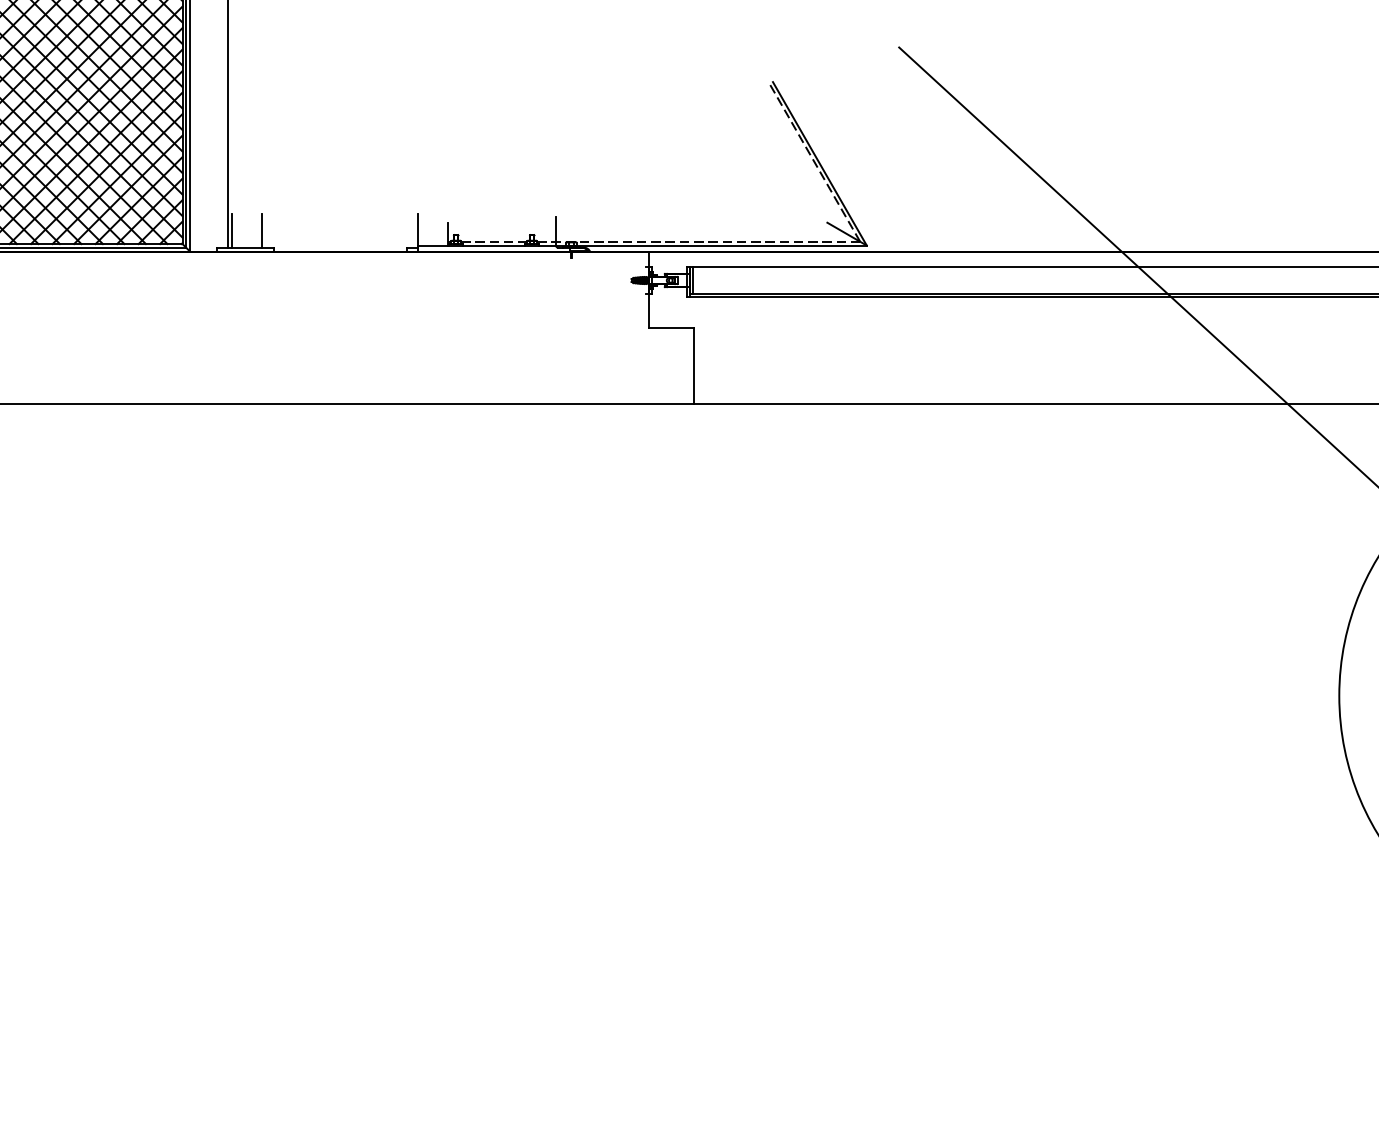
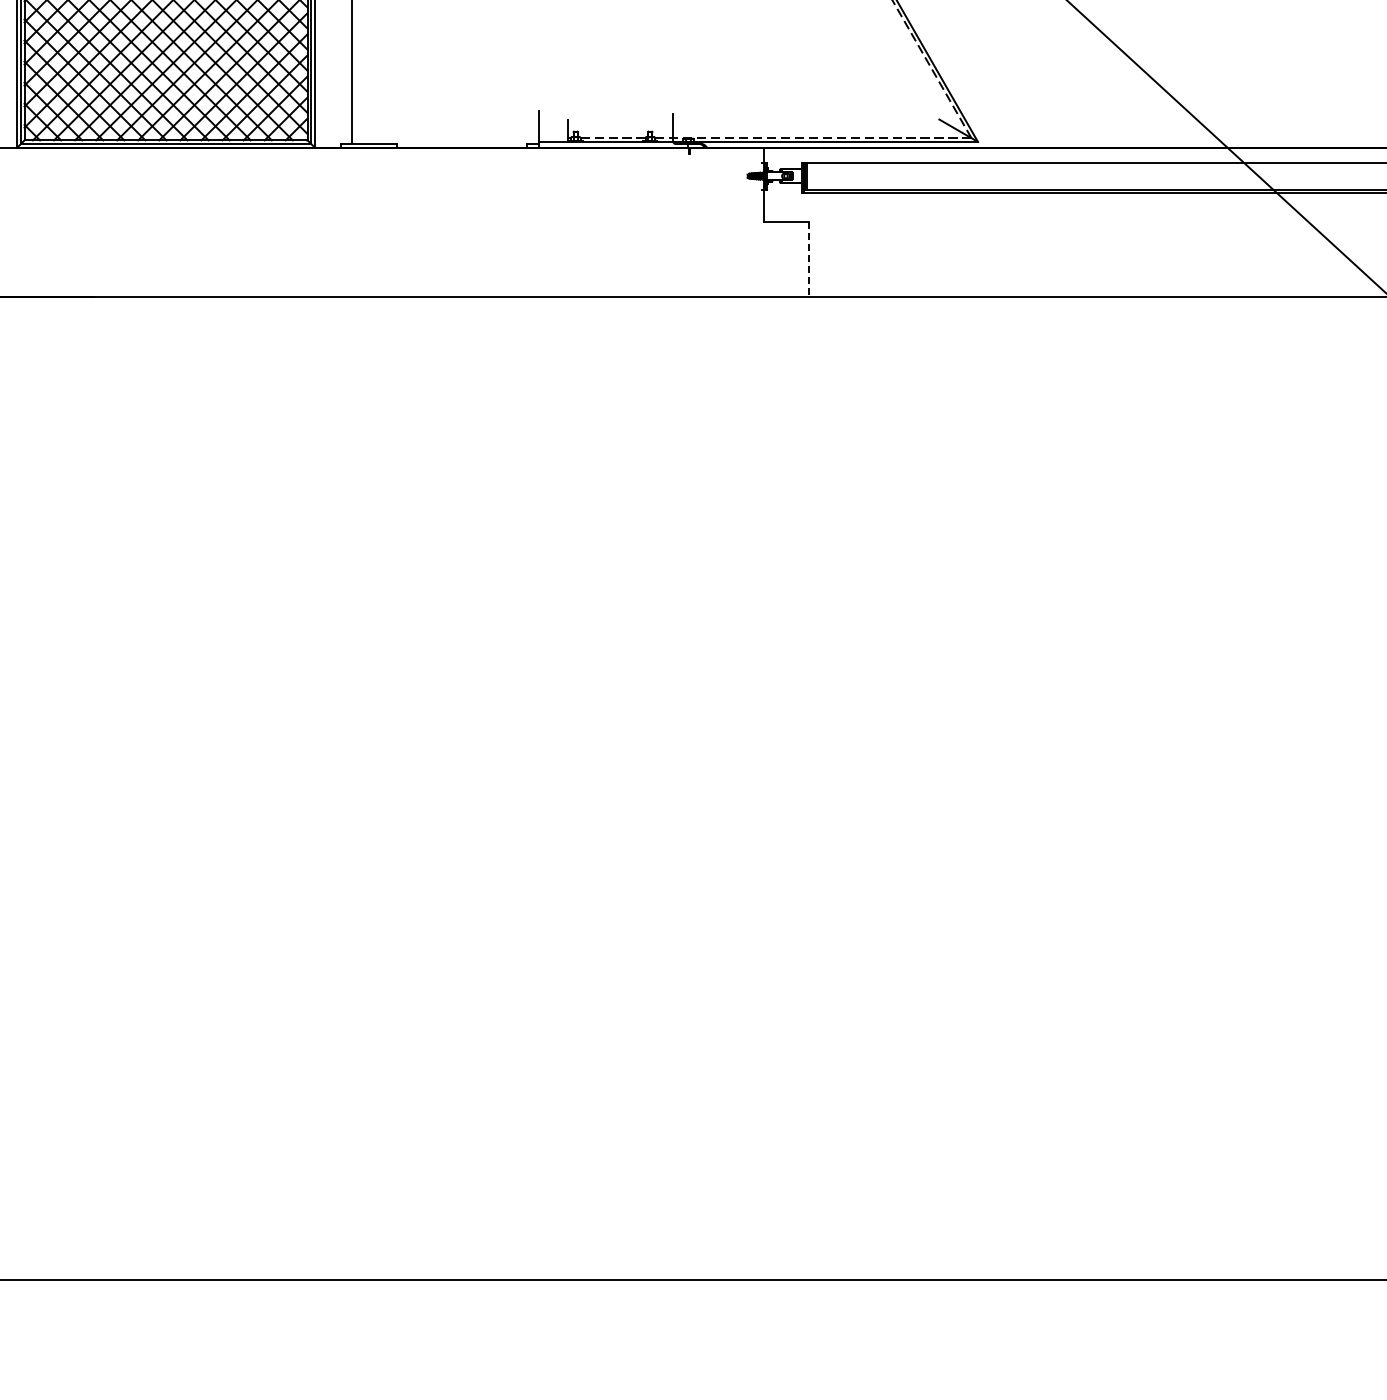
line: (232, 230) -> (356, 127), removed
line: (261, 230) -> (385, 127), removed
line: (693, 366) -> (808, 260), solid -> dashed

